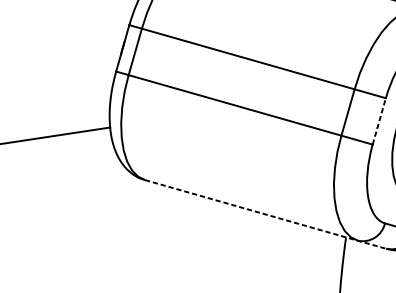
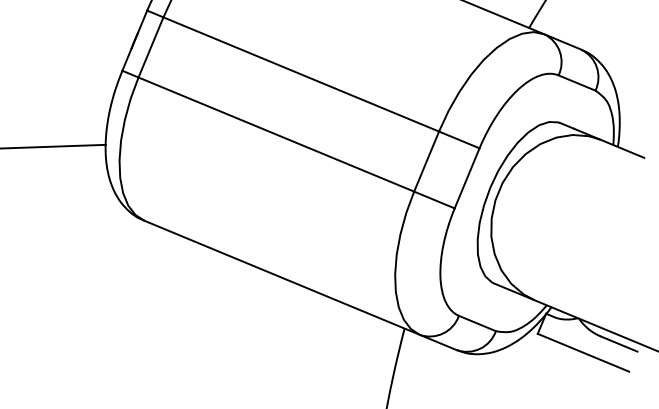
line: (379, 120) -> (467, 177), dashed -> solid
line: (265, 214) -> (300, 285), dashed -> solid

